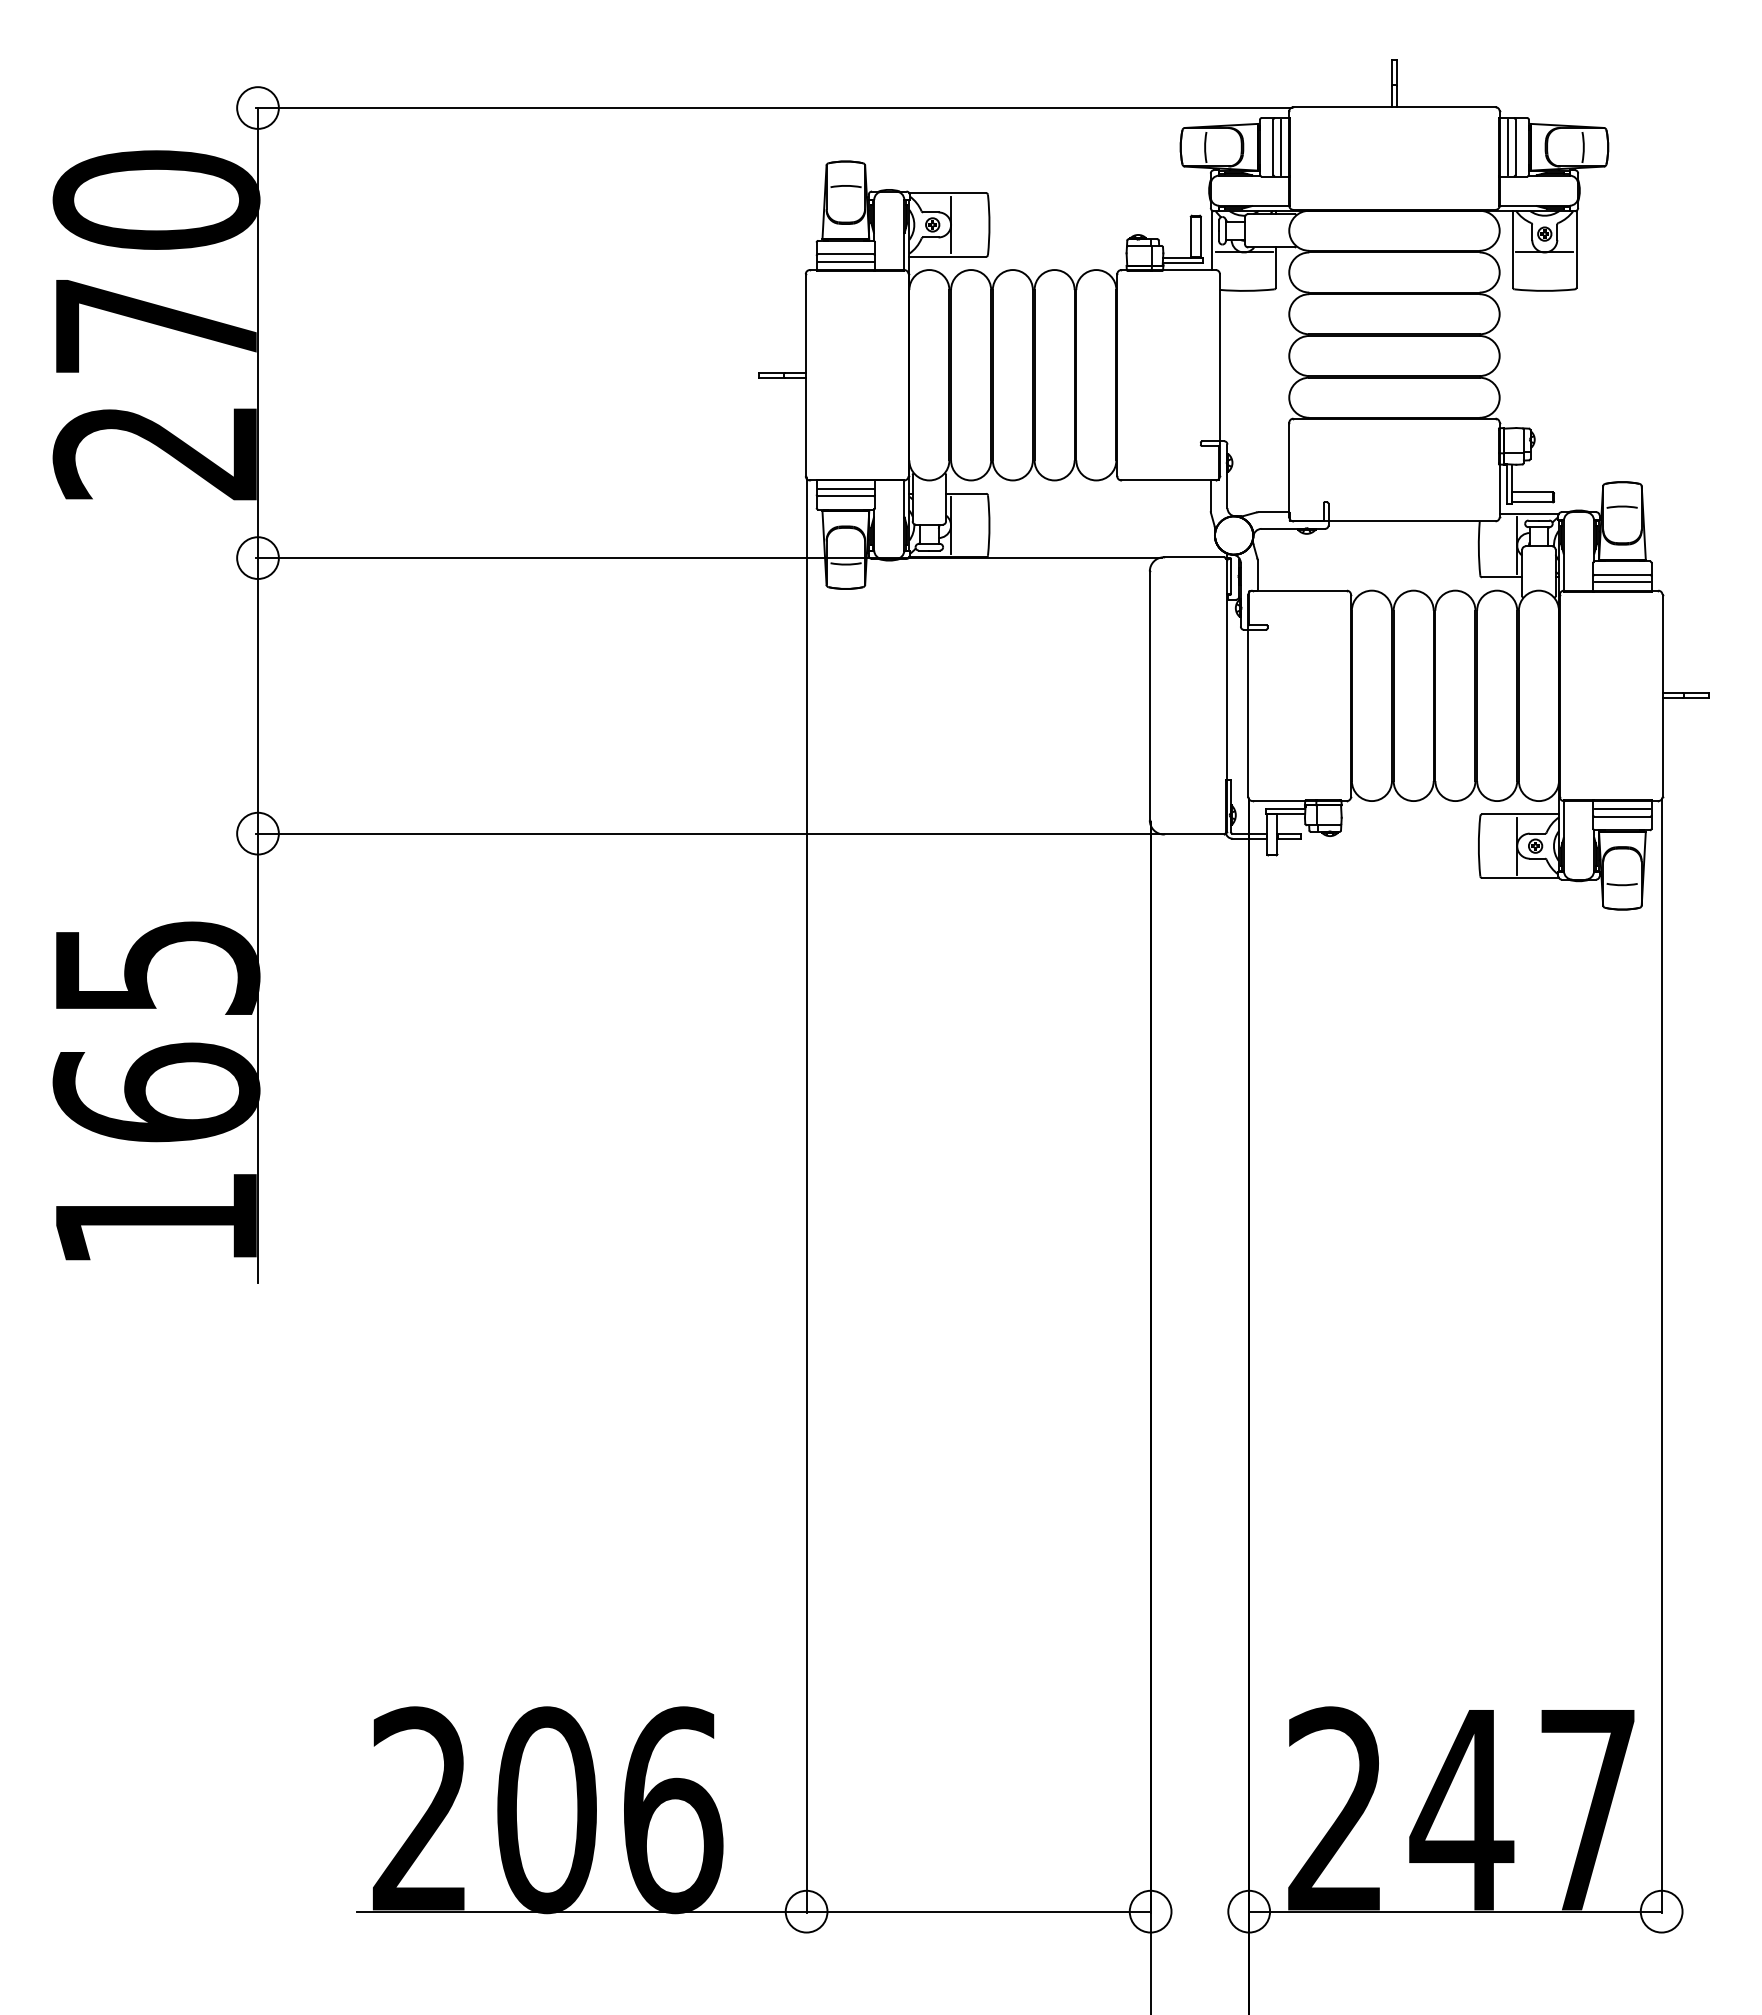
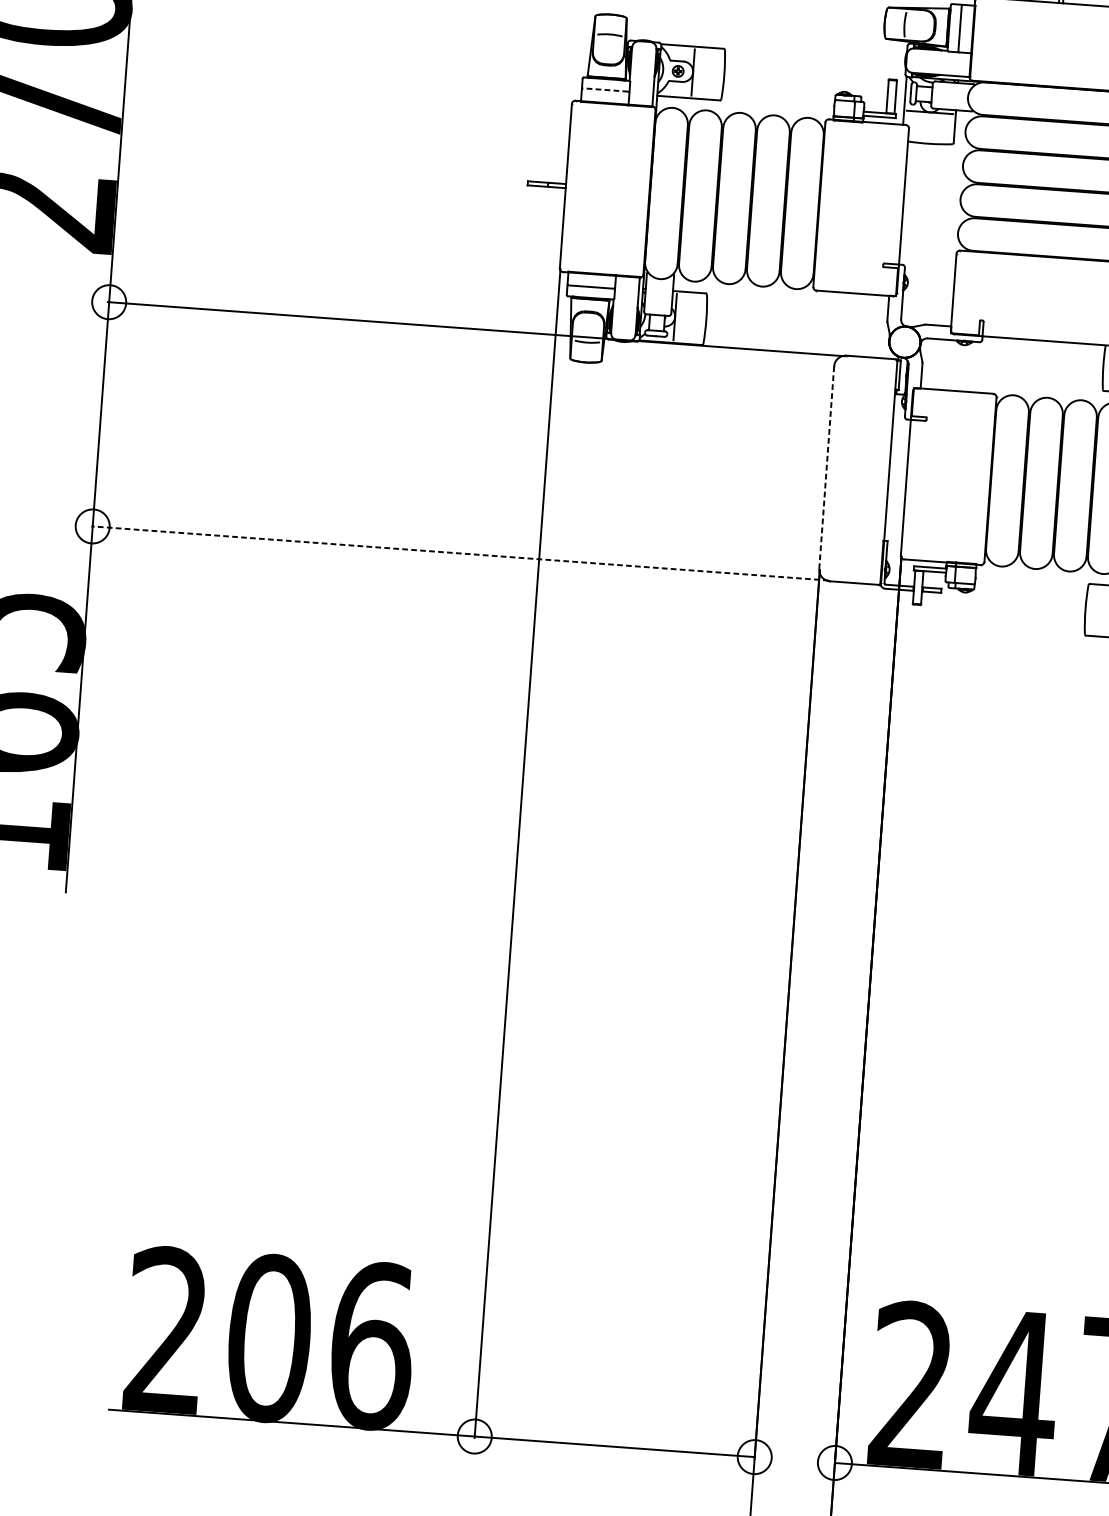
line: (1280, 147) -> (965, 29), removed
line: (845, 254) -> (605, 90), solid -> dashed
line: (845, 261) -> (605, 95), removed
line: (845, 488) -> (591, 280), removed
line: (1149, 696) -> (826, 468), solid -> dashed
line: (709, 833) -> (460, 553), solid -> dashed

